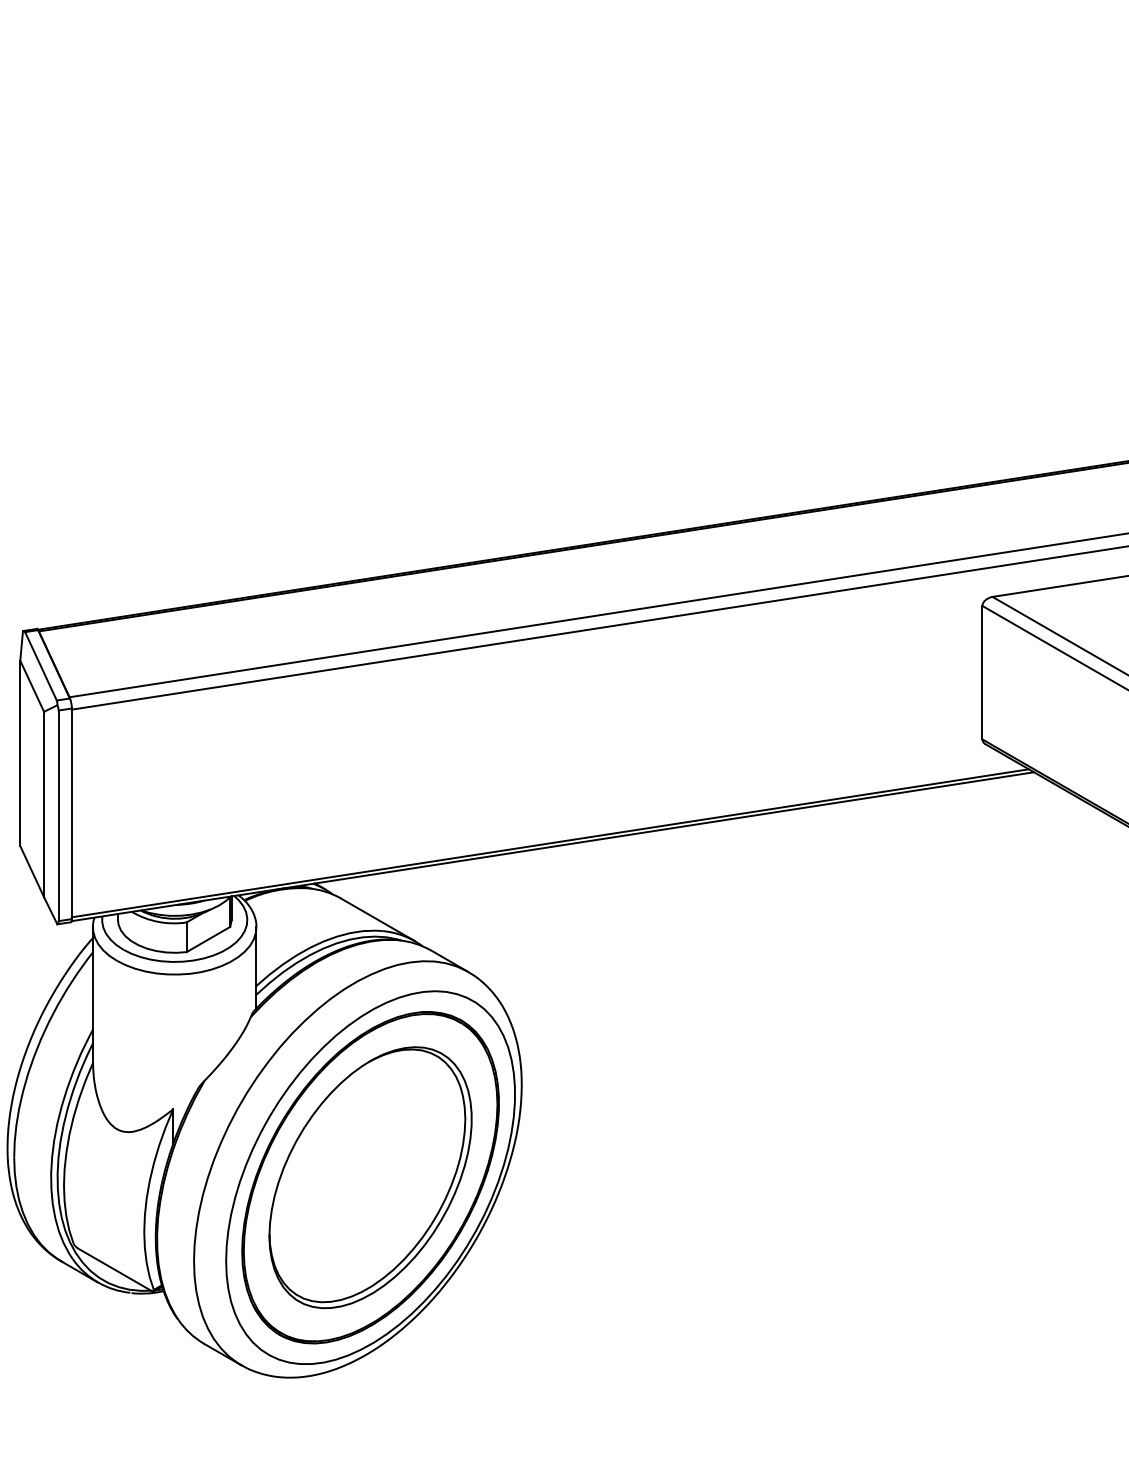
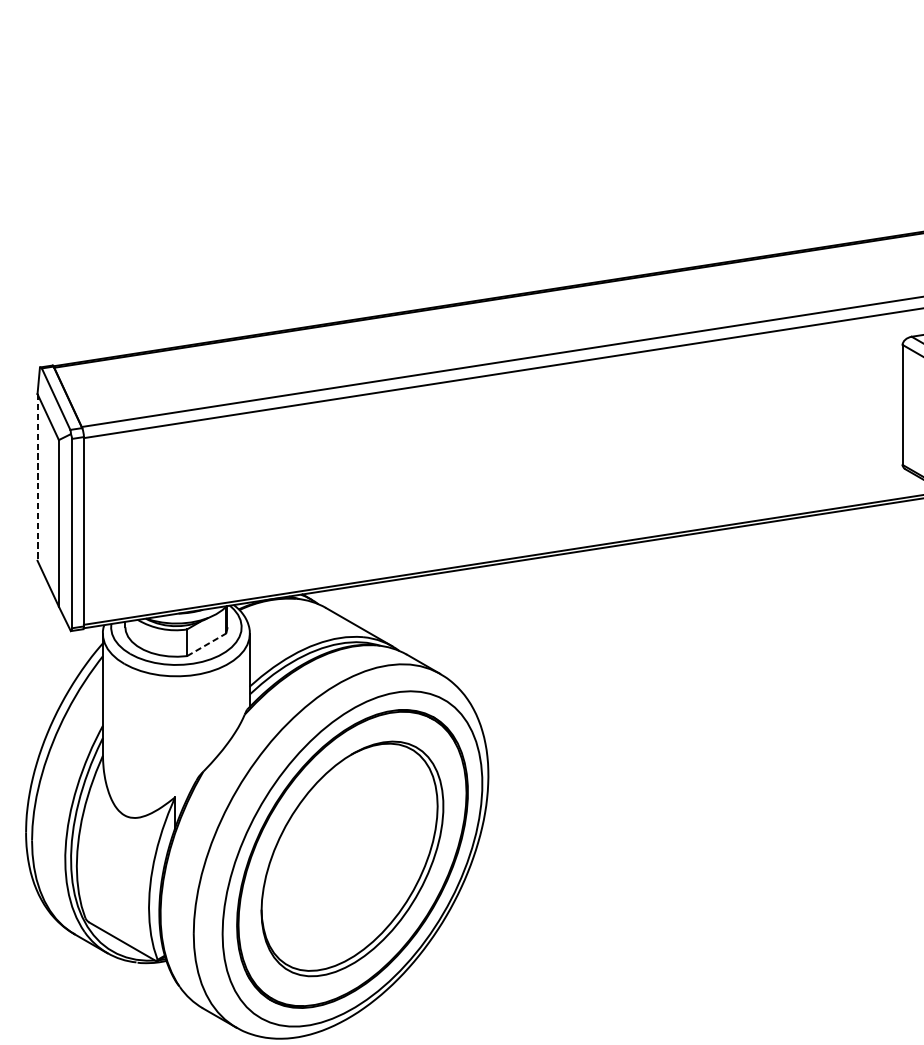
line: (20, 753) -> (37, 477), solid -> dashed
line: (208, 939) -> (206, 644), solid -> dashed

